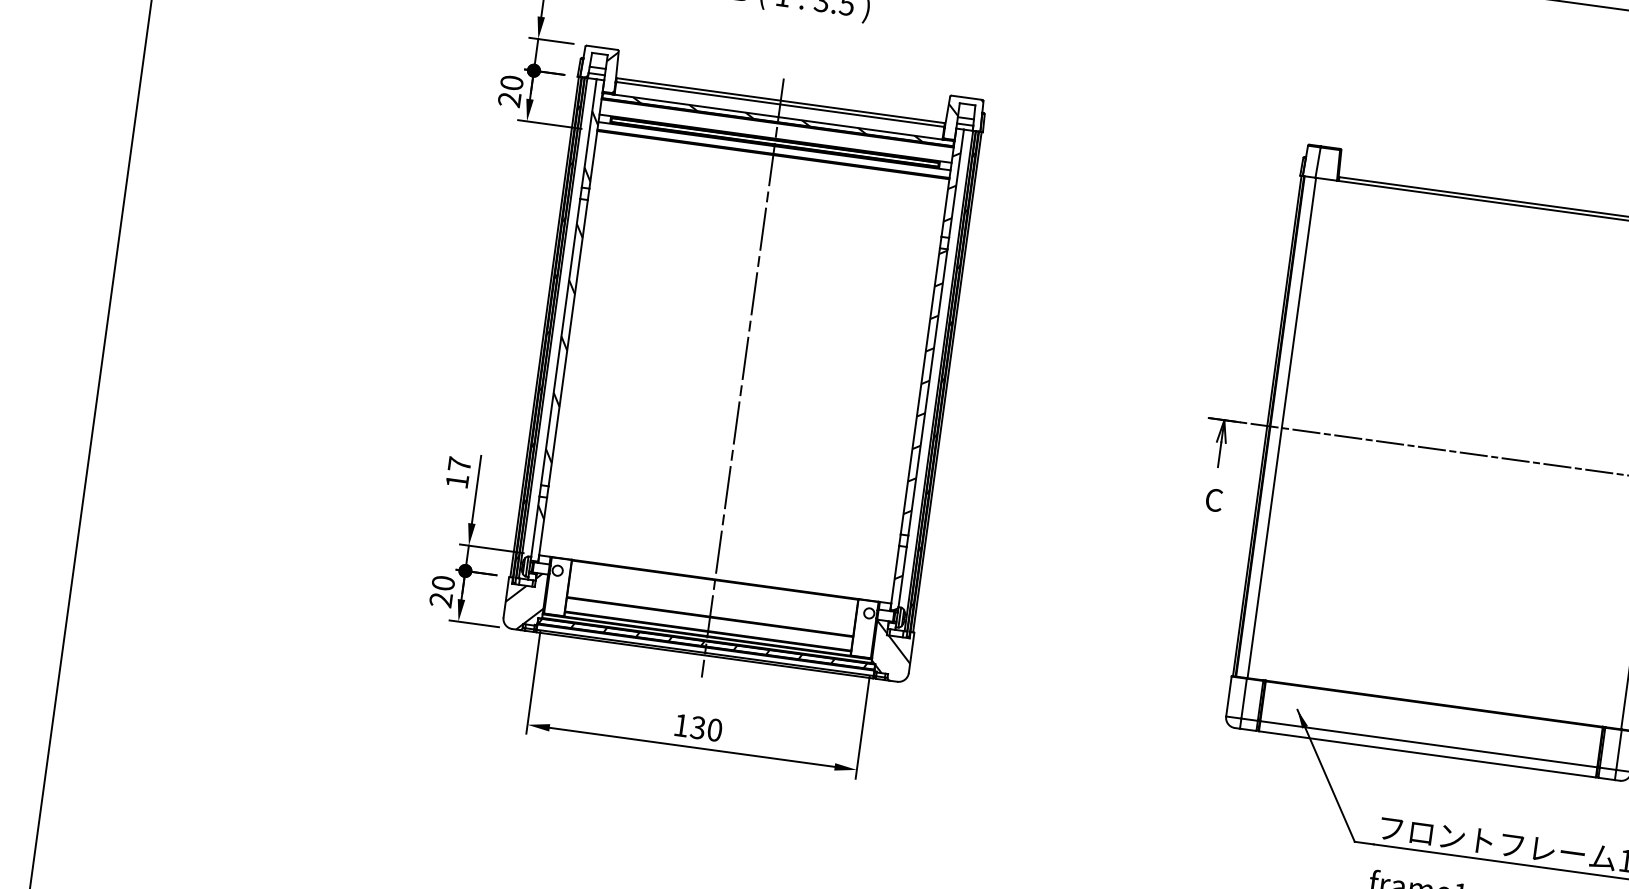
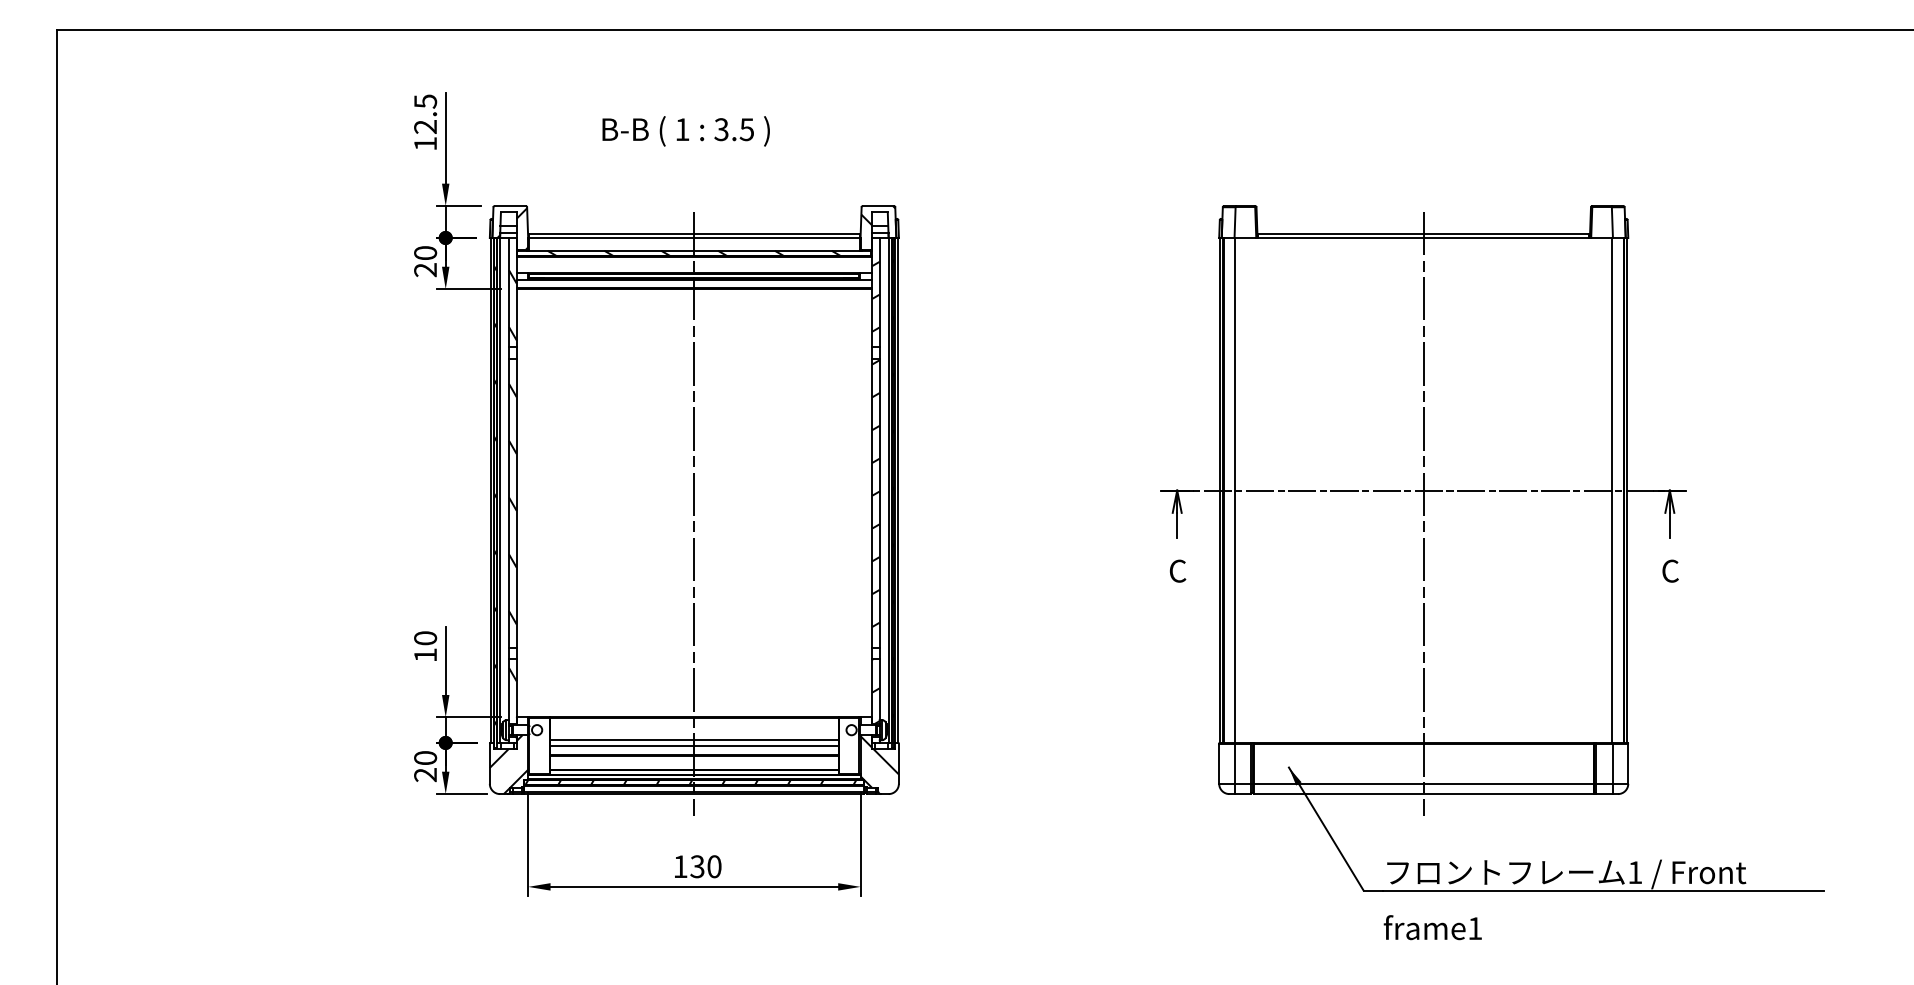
text: (459, 464) -> (425, 638), 17 -> 10
line: (1465, 476) -> (1423, 513), added
line: (711, 602) -> (693, 740), added
line: (710, 607) -> (693, 745), added

